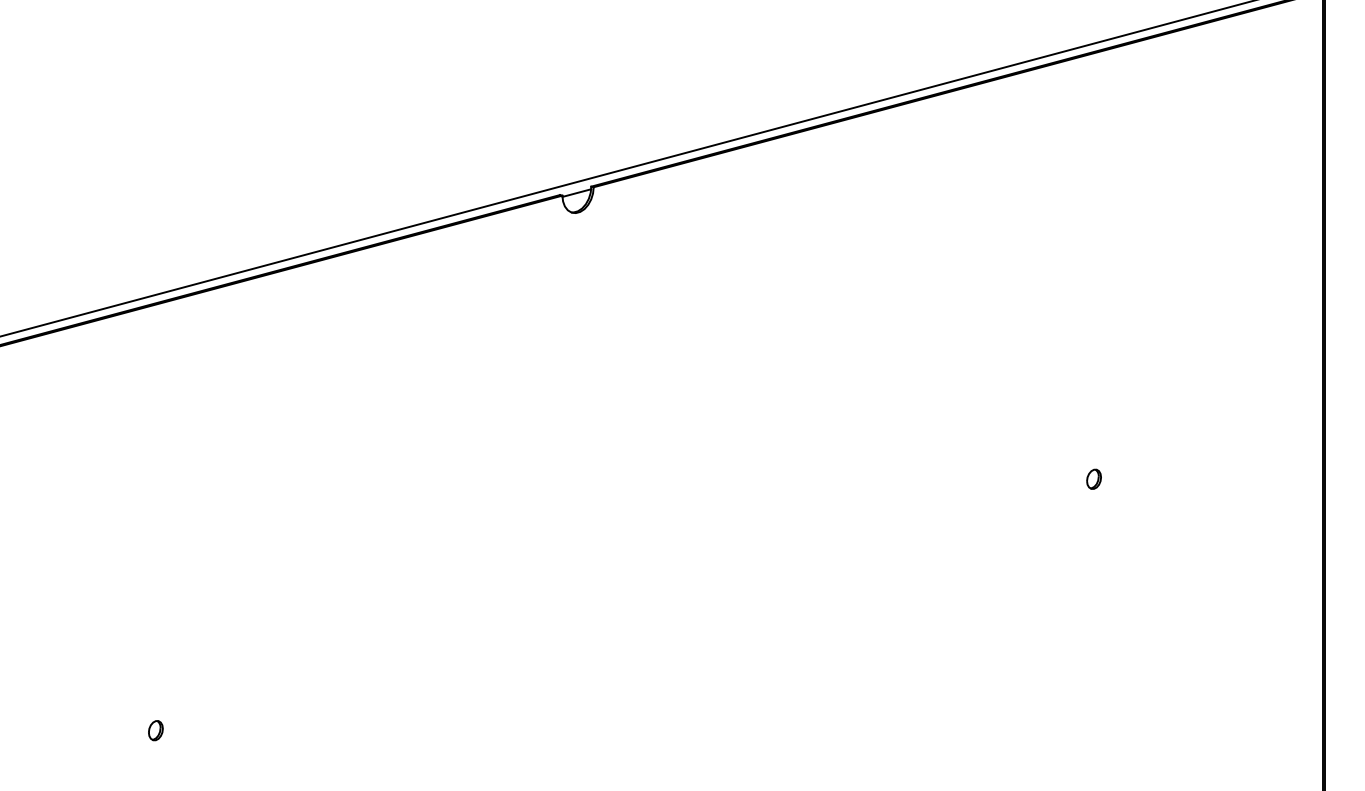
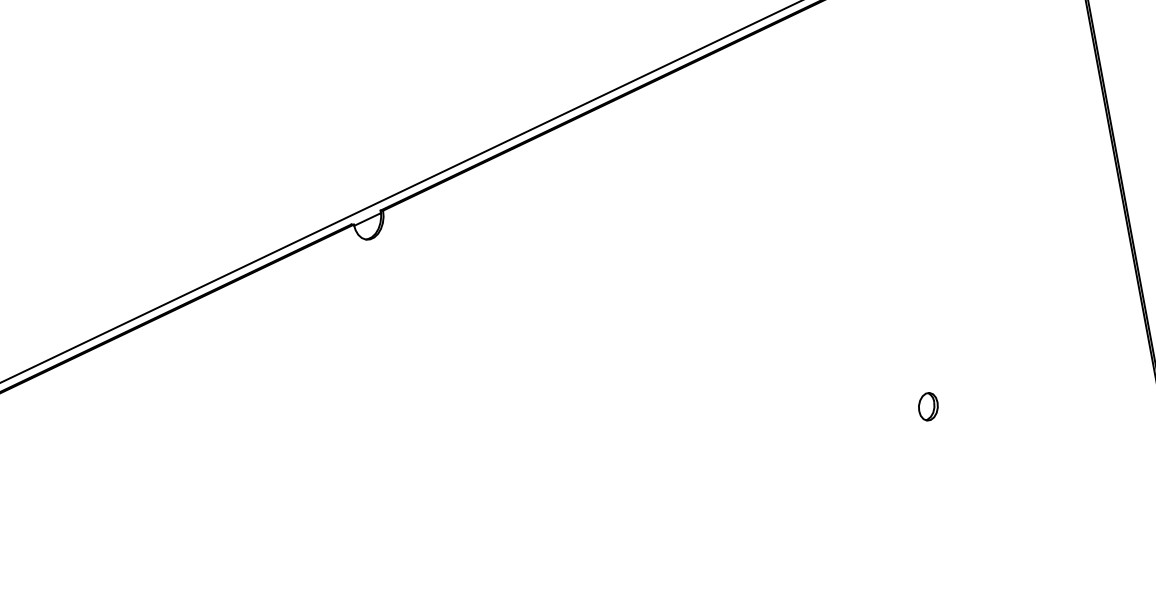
part: (1093, 478) -> (927, 405), size x1.4

